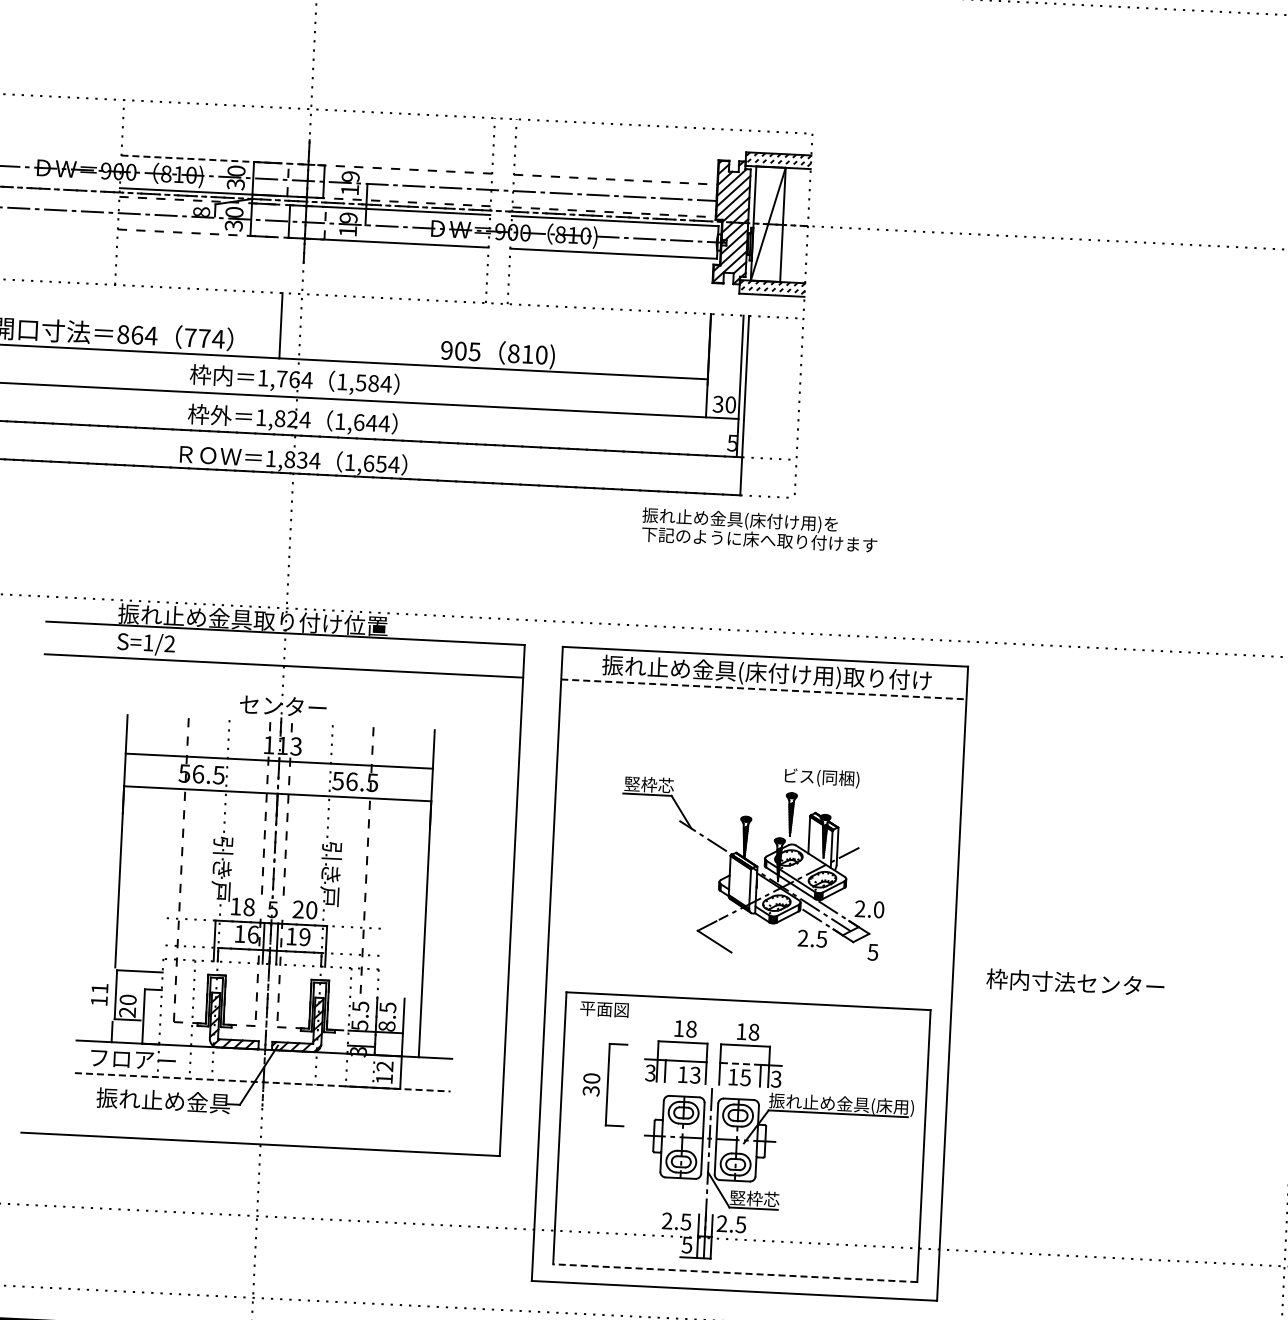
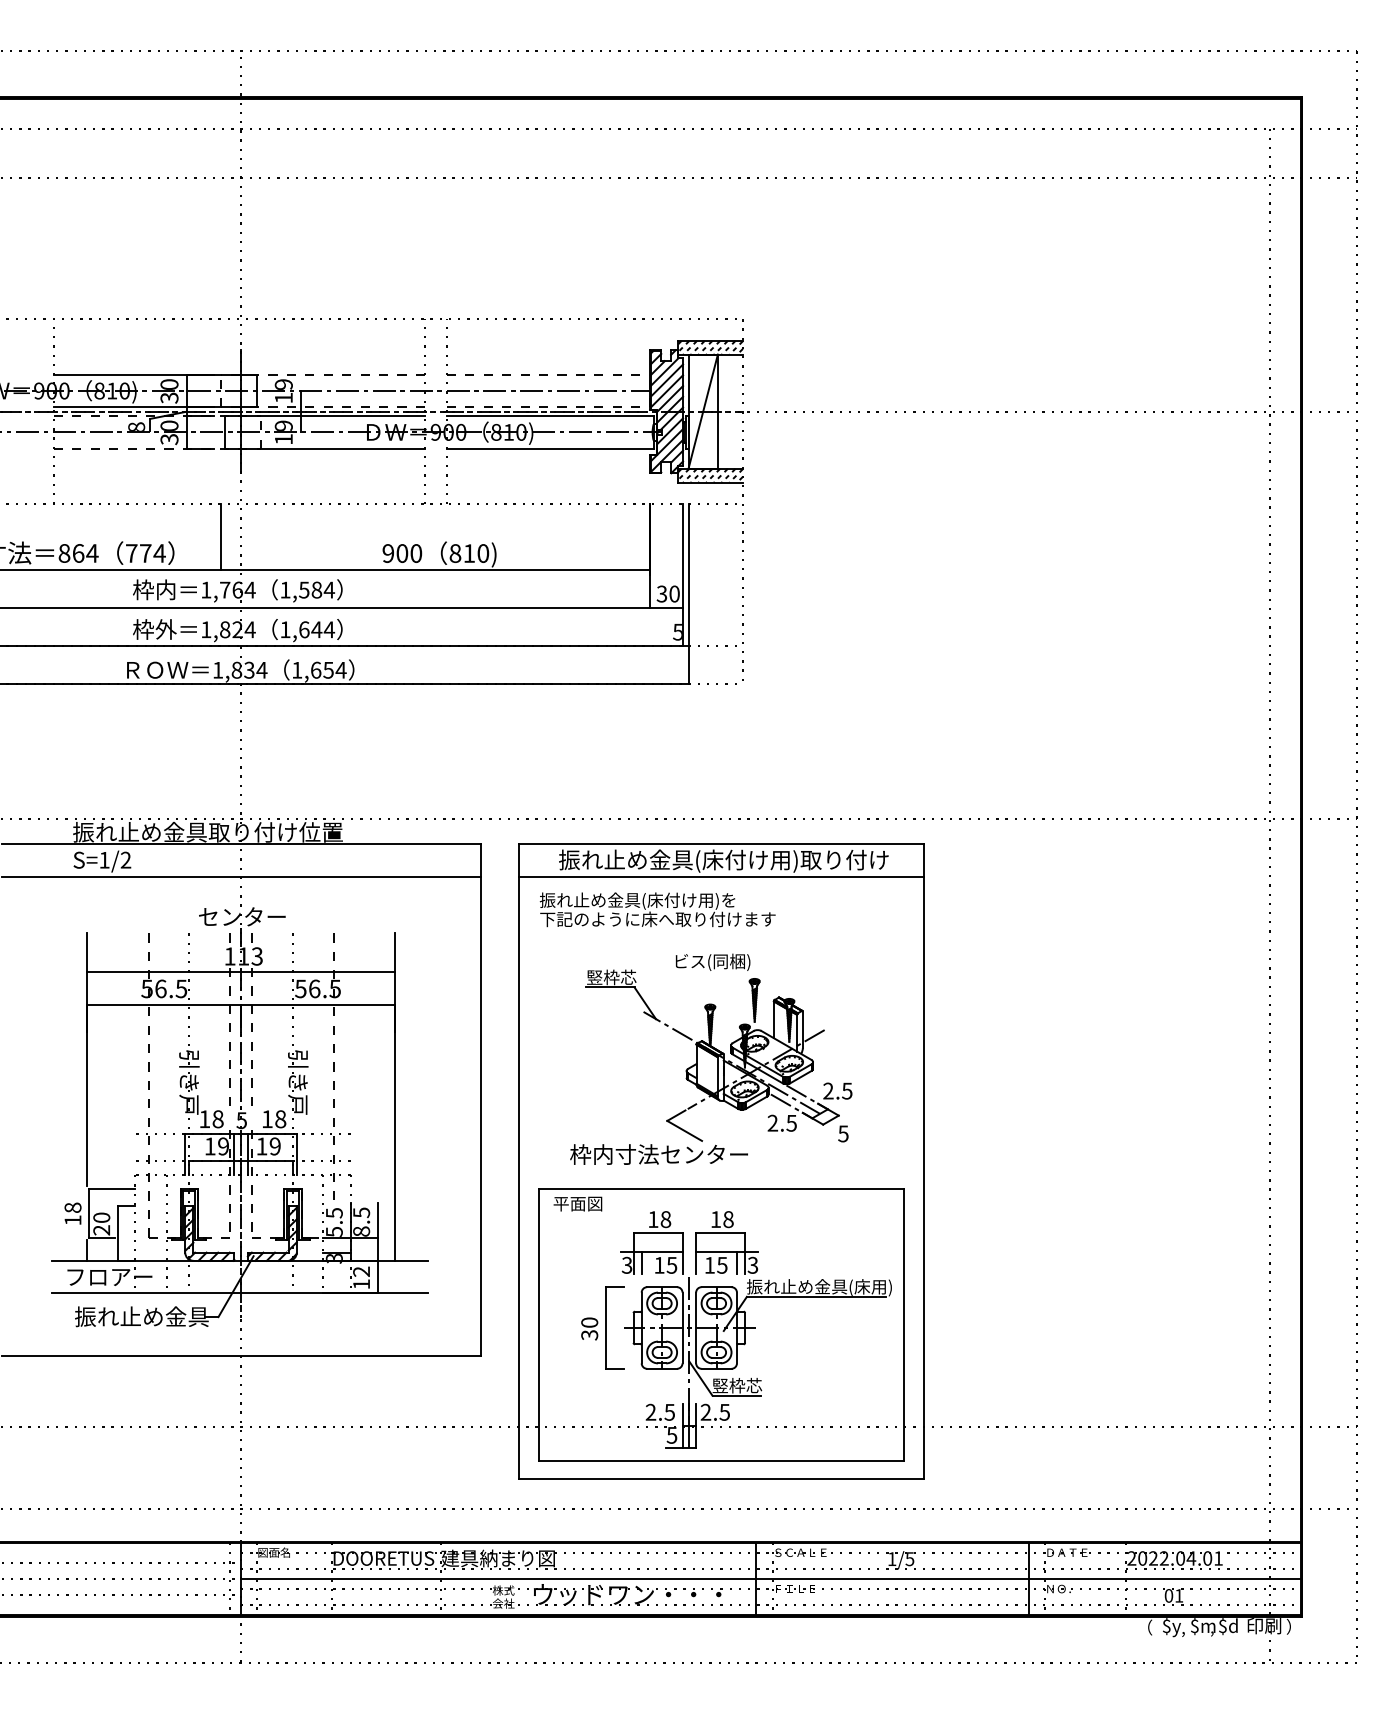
line: (223, 160) -> (155, 374), dashed -> solid
text: (474, 351) -> (416, 553), 905 -> 900
text: (759, 529) -> (657, 909), moved
line: (763, 689) -> (721, 876), dashed -> solid
text: (821, 777) -> (712, 961), moved
text: (879, 909) -> (847, 1090), 2.0 -> 2.5
text: (304, 910) -> (273, 1119), 20 -> 18
text: (253, 934) -> (223, 1146), 16 -> 19
text: (1074, 982) -> (658, 1154), moved
text: (99, 988) -> (72, 1207), 11 -> 18
line: (740, 1063) -> (716, 1251), dashed -> solid
text: (695, 1074) -> (672, 1264), 13 -> 15
line: (263, 1082) -> (240, 1293), dashed -> solid
part: (604, 1084) -> (602, 1327), moved
line: (734, 1273) -> (720, 1461), dashed -> solid

